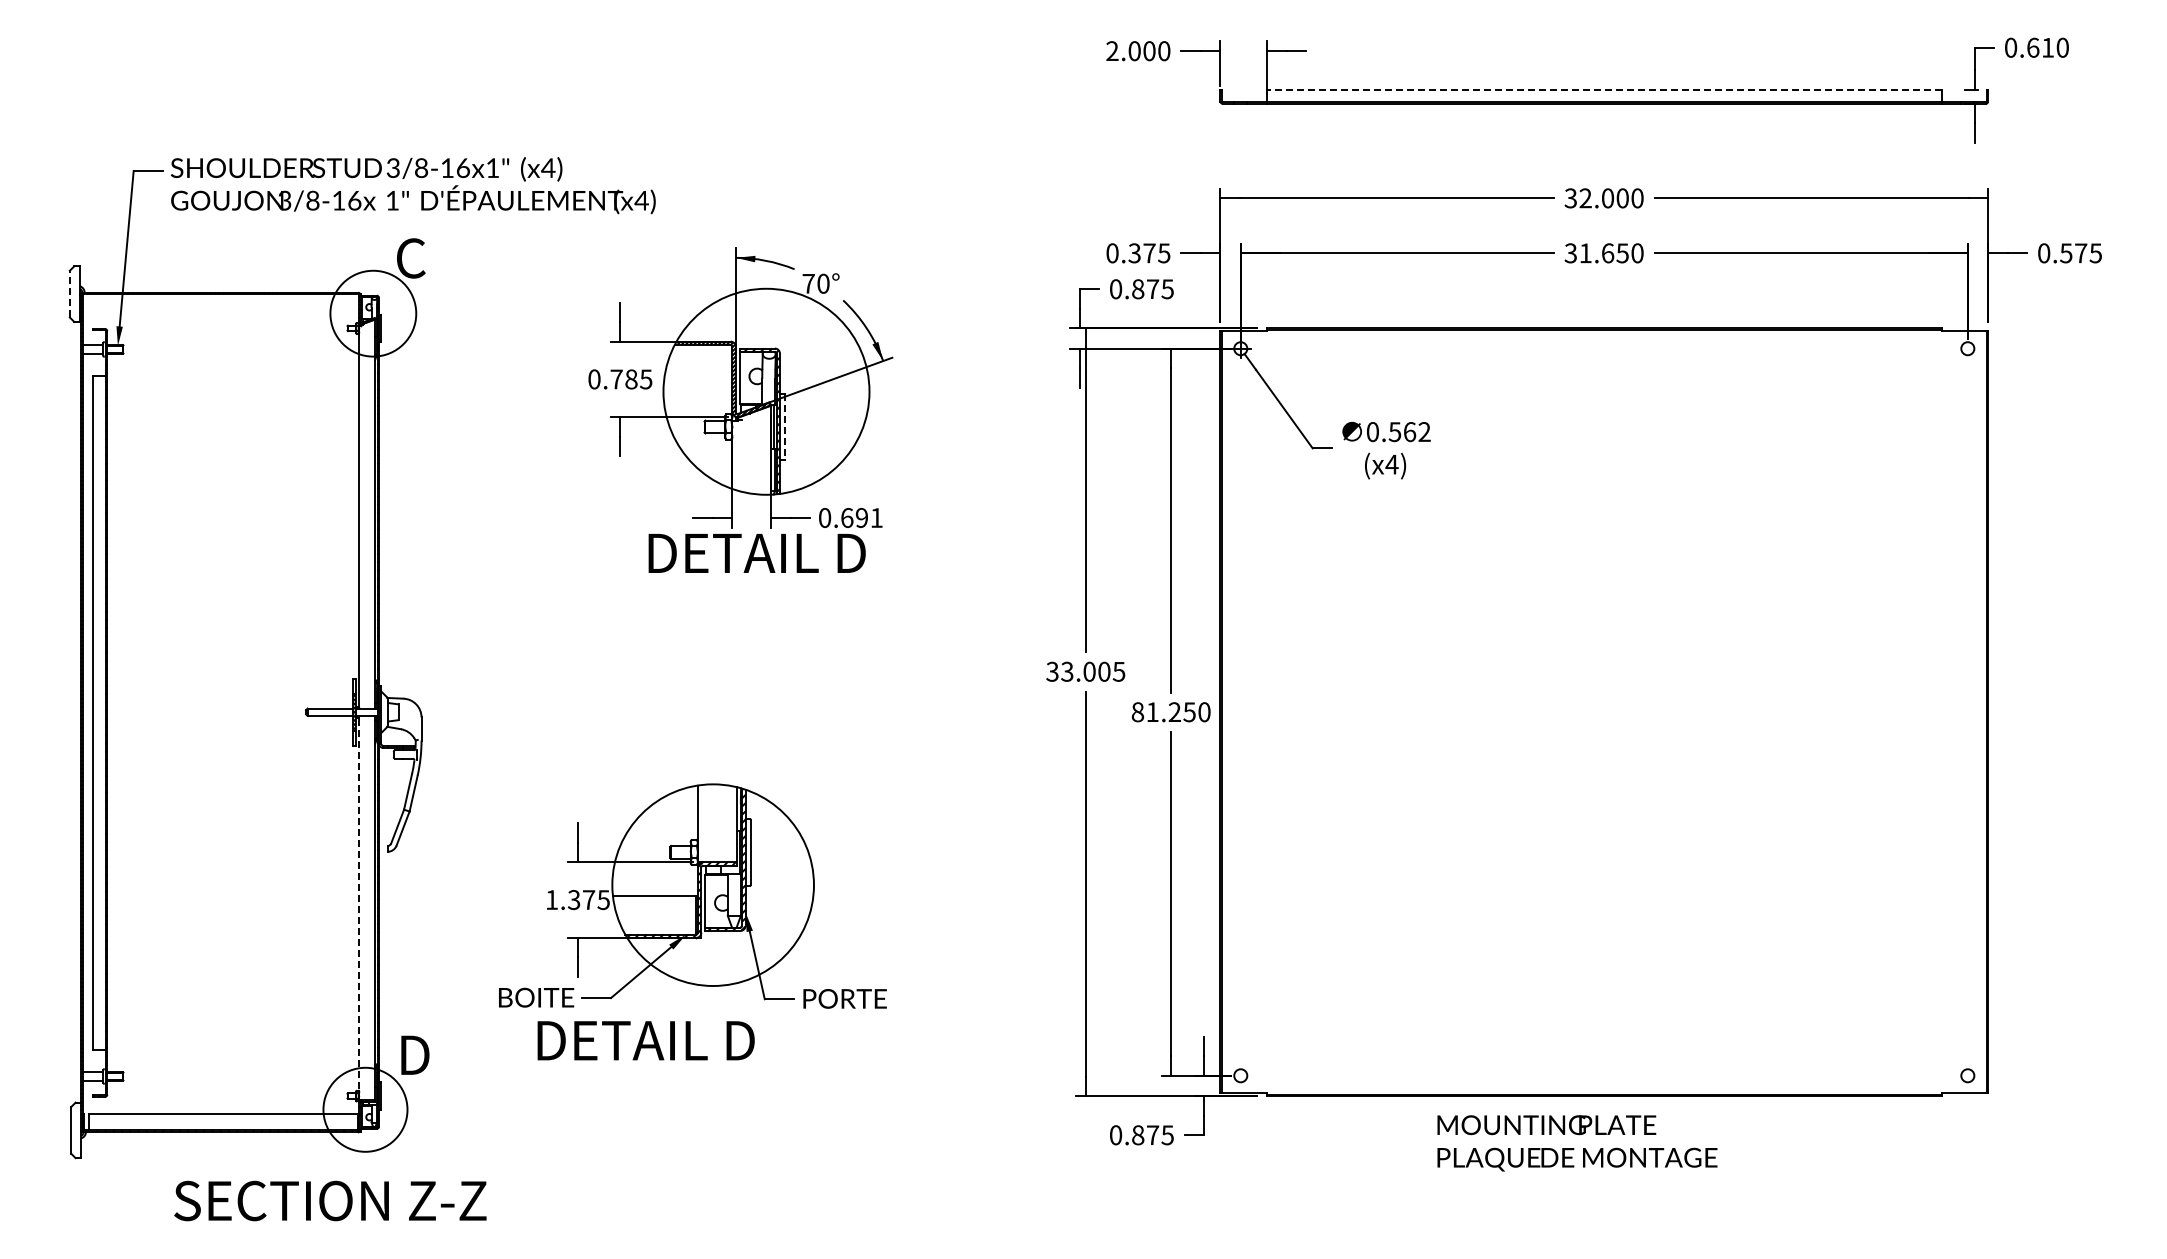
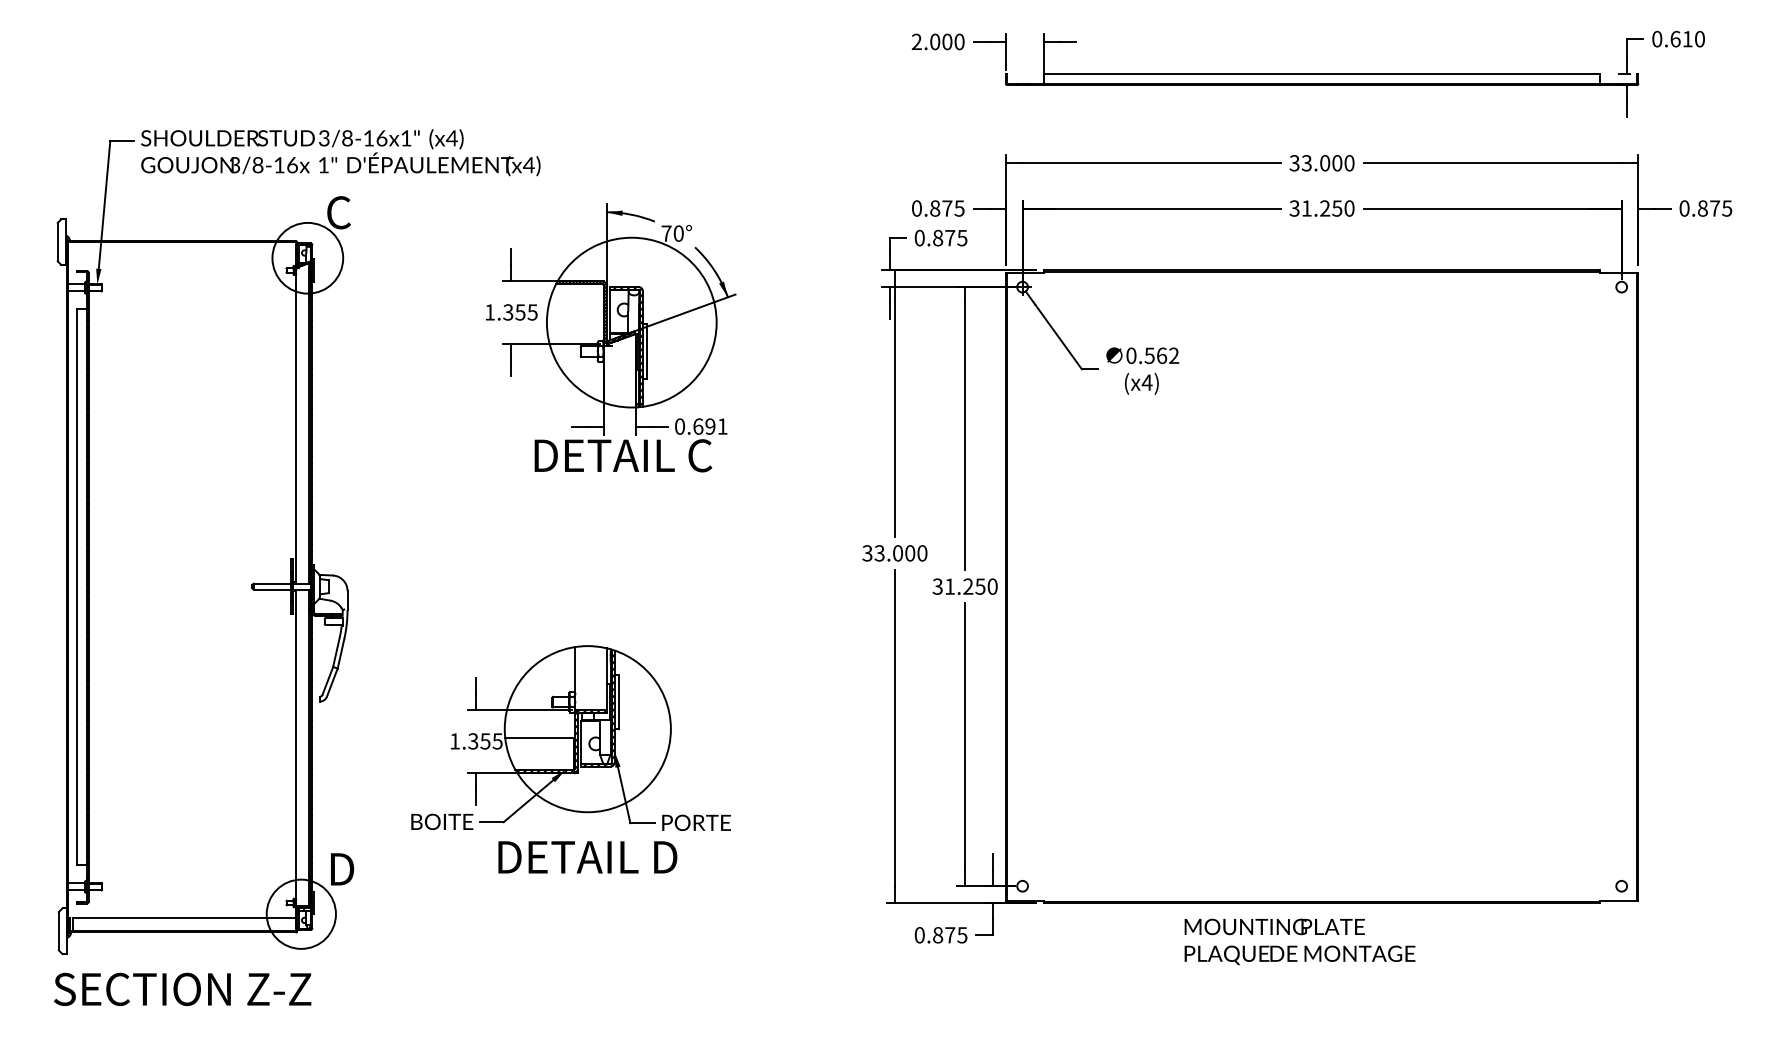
line: (1603, 89) -> (1321, 73), dashed -> solid
text: (1585, 198) -> (1306, 163), 32.000 -> 33.000
text: (1134, 253) -> (935, 208), 0.375 -> 0.875
text: (1607, 253) -> (1324, 208), 31.650 -> 31.250
text: (2066, 253) -> (1702, 208), 0.575 -> 0.875
line: (69, 293) -> (57, 241), dashed -> solid
text: (612, 379) -> (504, 312), 0.785 -> 1.355
line: (785, 427) -> (647, 352), dashed -> solid
text: (850, 553) -> (701, 455), DETAIL D -> DETAIL C
text: (1118, 671) -> (921, 553), 33.005 -> 33.000
text: (1137, 712) -> (937, 586), 81.250 -> 31.250
text: (588, 900) -> (485, 741), 1.375 -> 1.355
line: (359, 907) -> (296, 747), dashed -> solid
text: (645, 1040) -> (587, 857), moved
text: (330, 1200) -> (182, 989), moved

